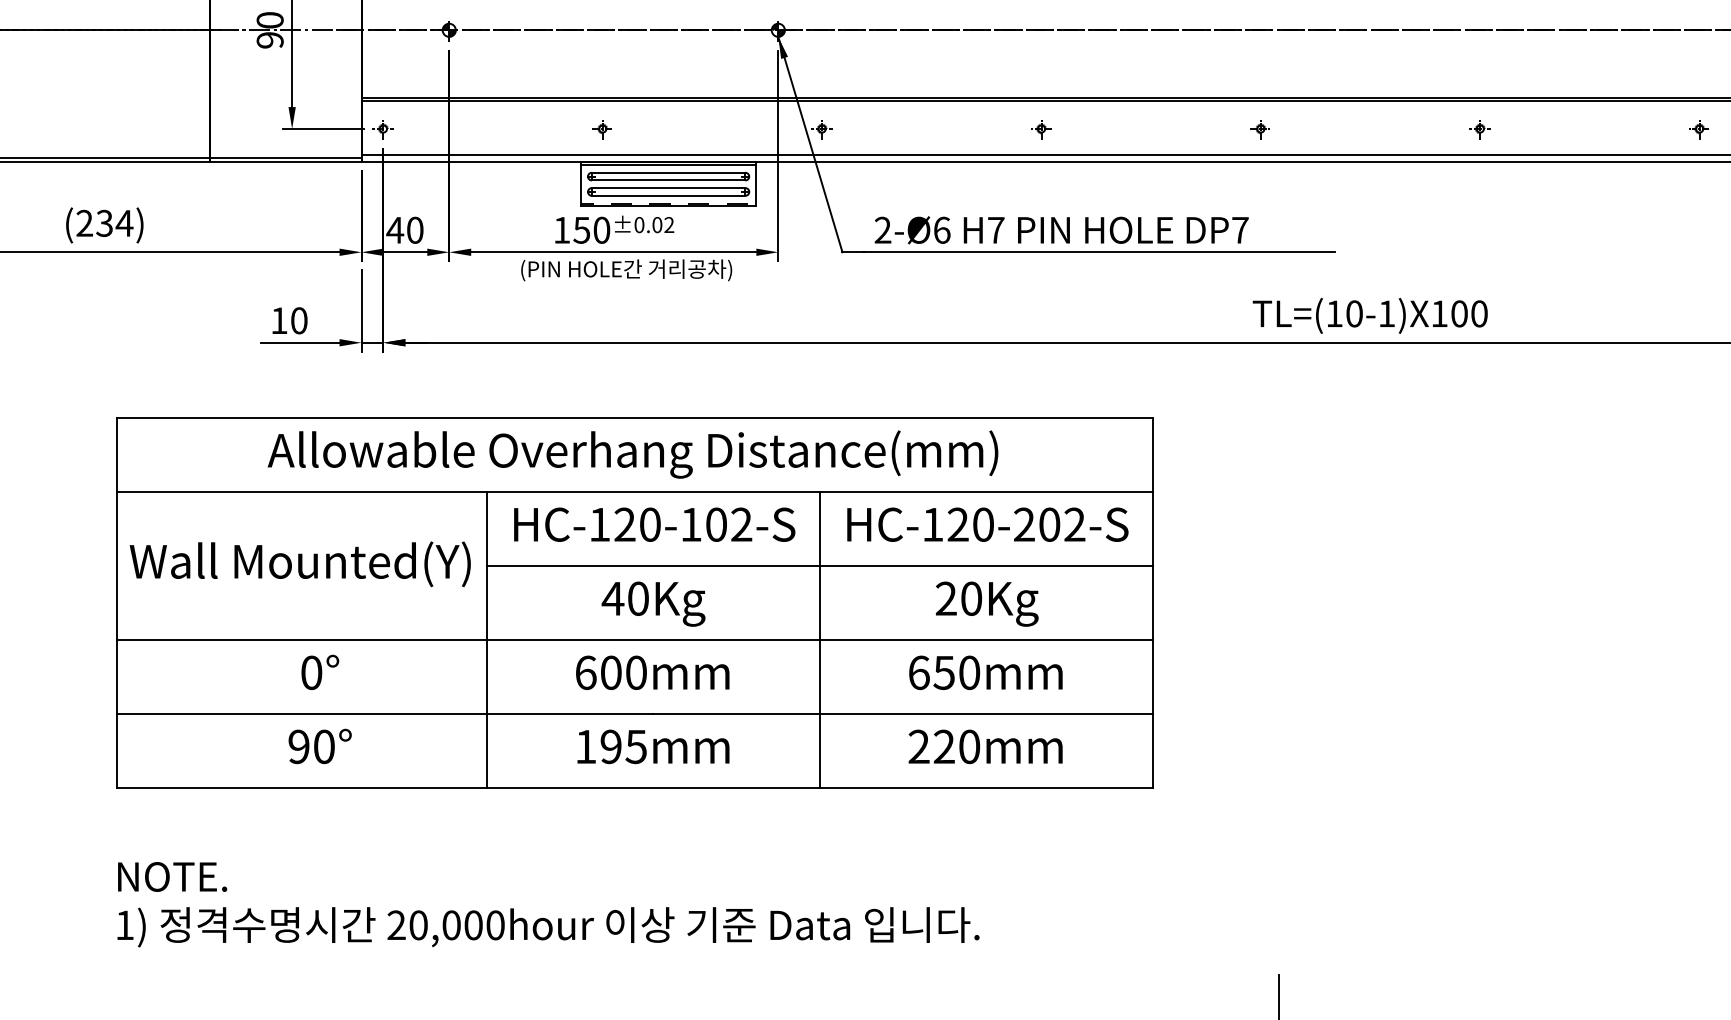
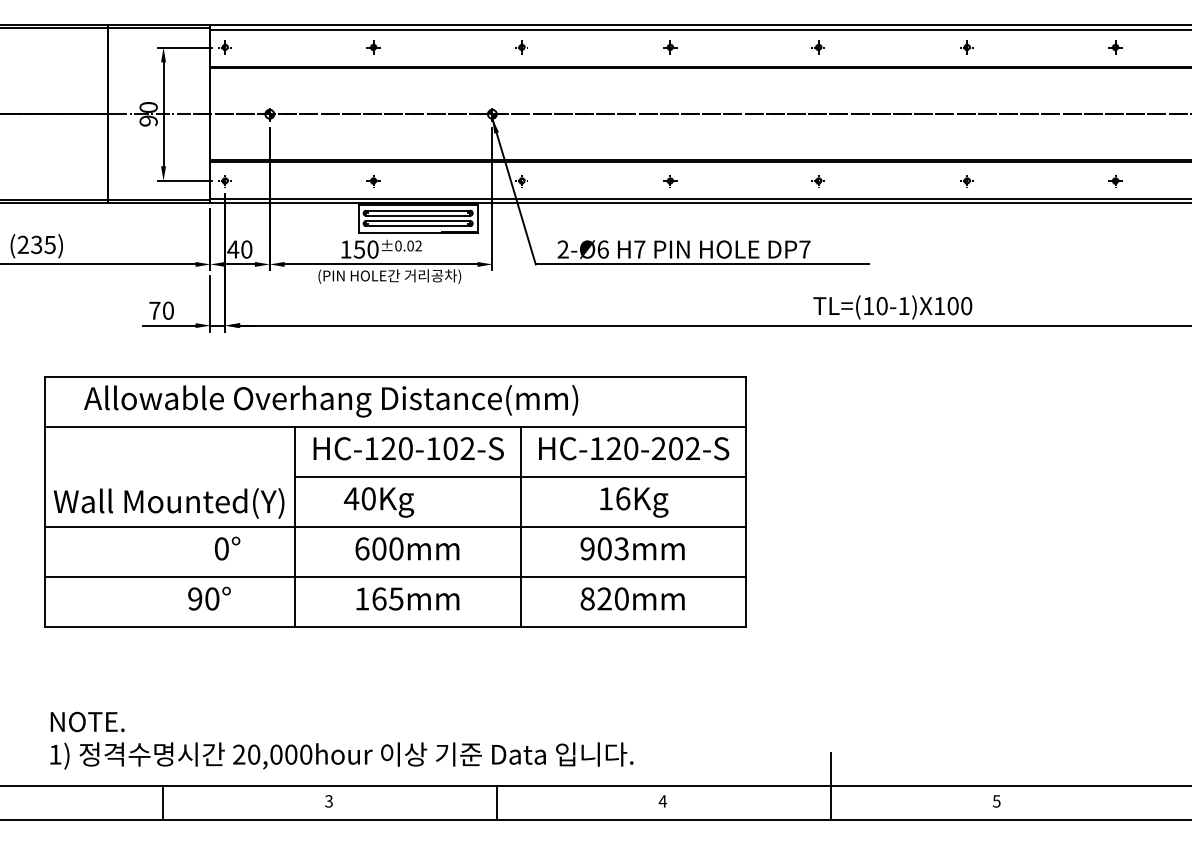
text: (125, 224) -> (50, 245), (234) -> (235)
text: (278, 320) -> (154, 310), 10 -> 70
text: (633, 454) -> (331, 401), moved
text: (299, 564) -> (168, 503), moved
text: (958, 598) -> (614, 498), 20Kg -> 16Kg
text: (652, 604) -> (378, 502), moved
text: (320, 672) -> (227, 548), moved
text: (944, 672) -> (604, 548), 650mm -> 903mm
text: (320, 746) -> (209, 598), moved
text: (611, 746) -> (379, 598), 195mm -> 165mm
text: (918, 746) -> (587, 598), 220mm -> 820mm
text: (547, 904) -> (341, 740), moved

